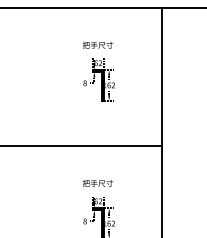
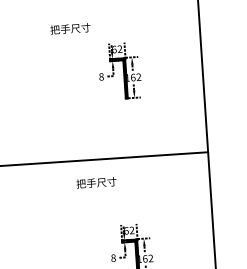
text: (98, 44) -> (71, 27), moved
text: (97, 183) -> (95, 182), moved

